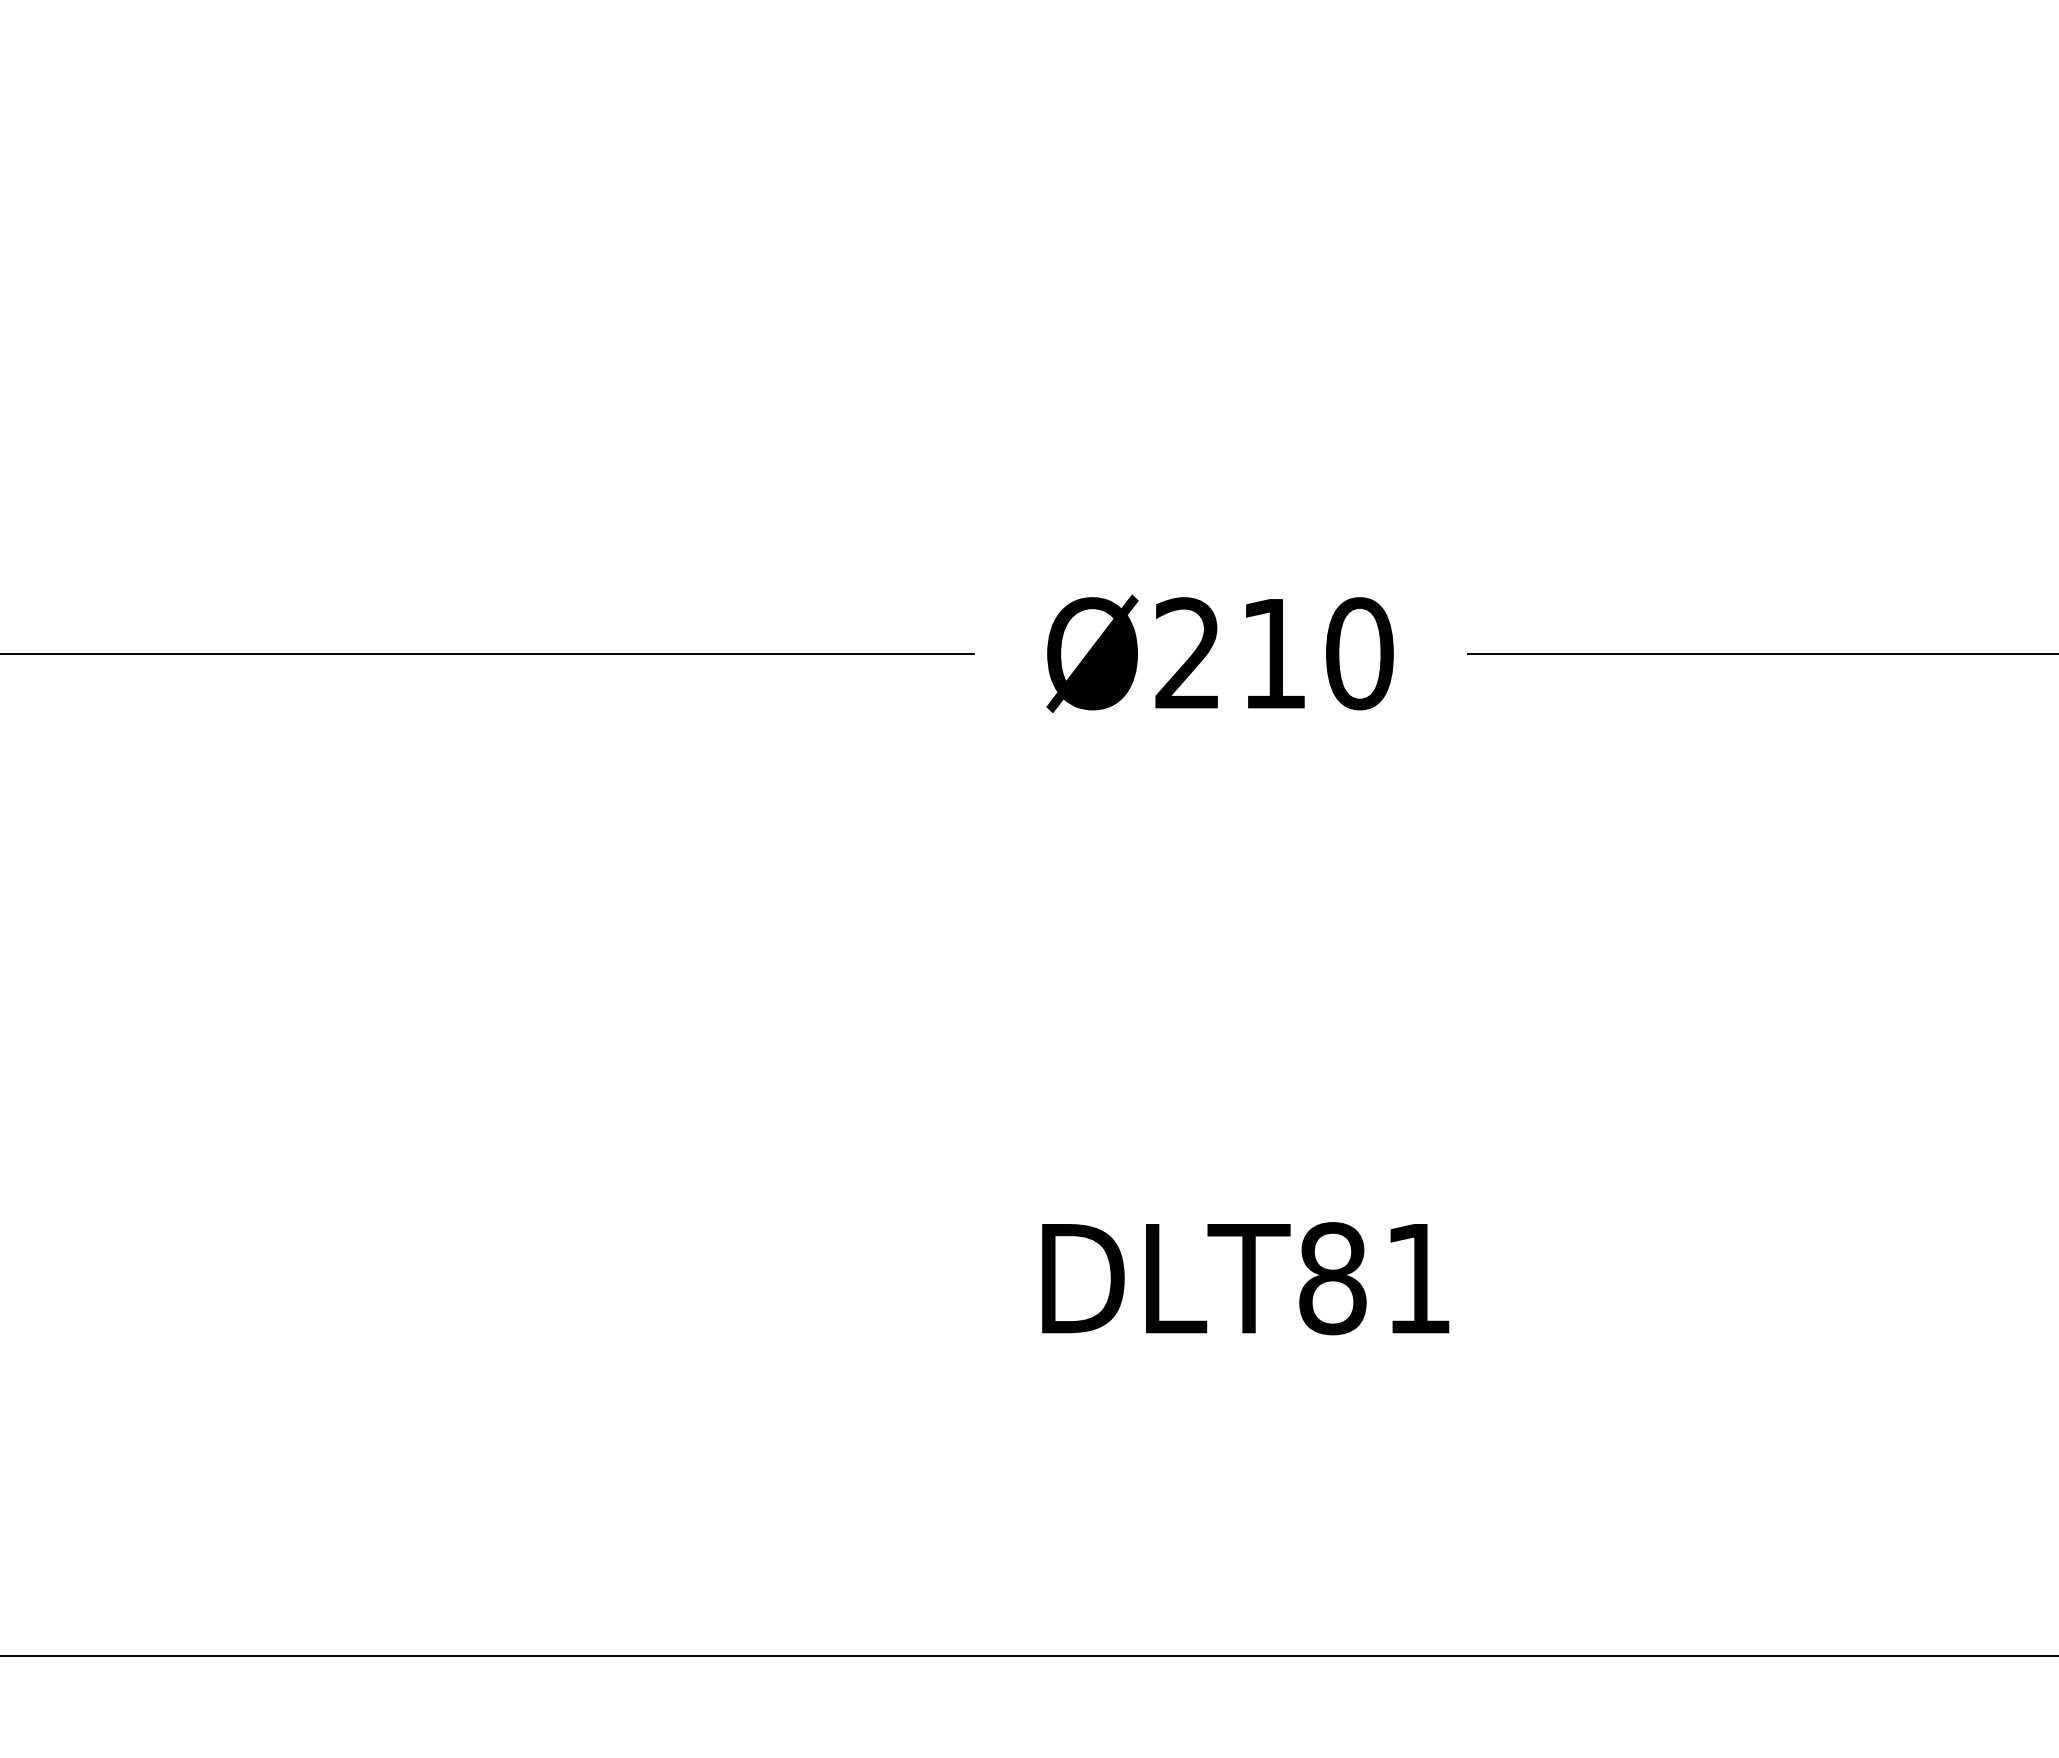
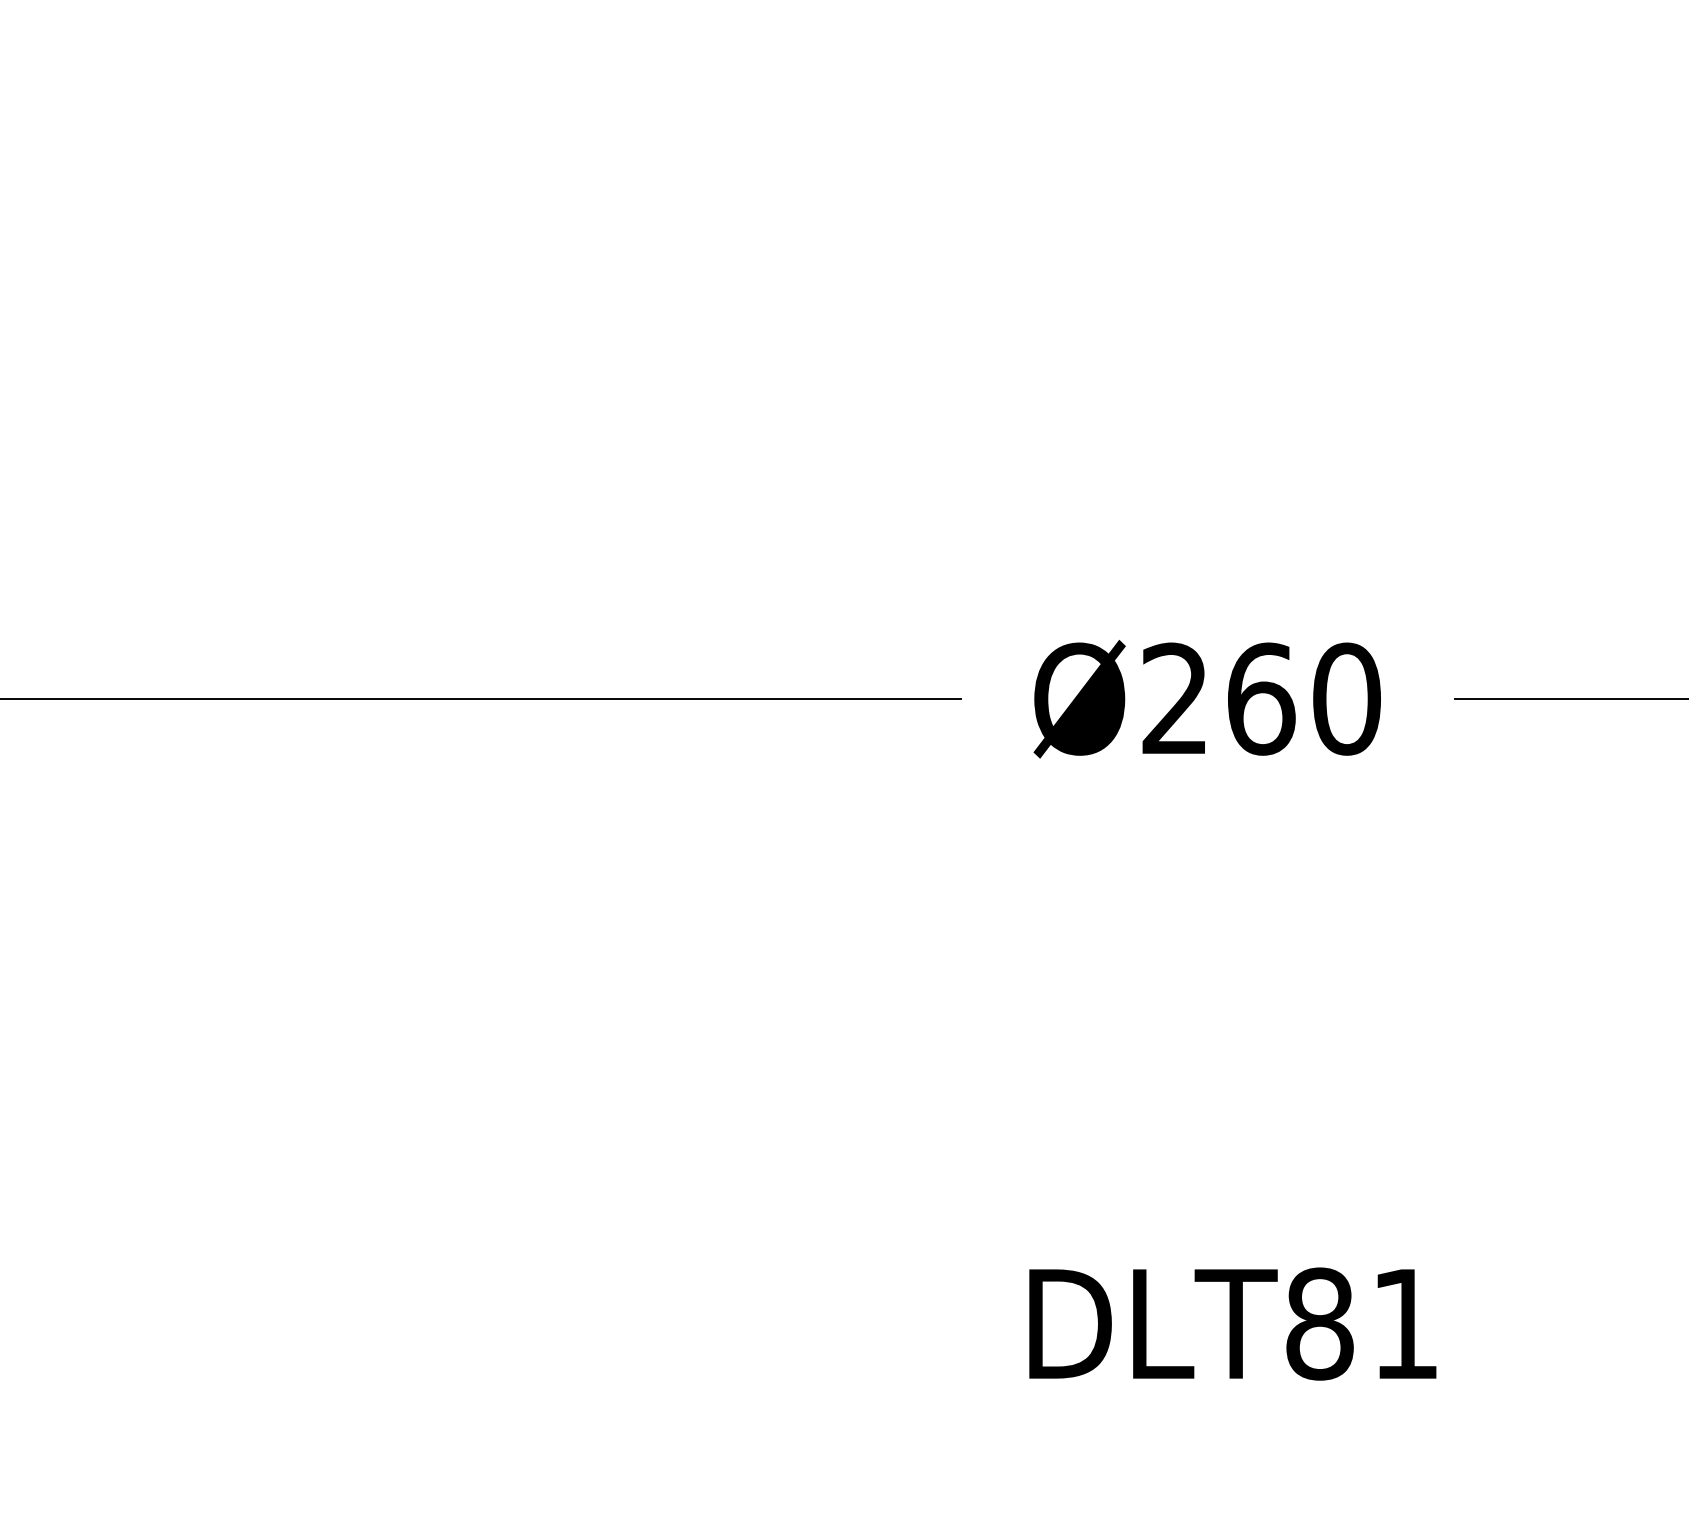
text: (1274, 653) -> (1261, 698), Ø210 -> Ø260

